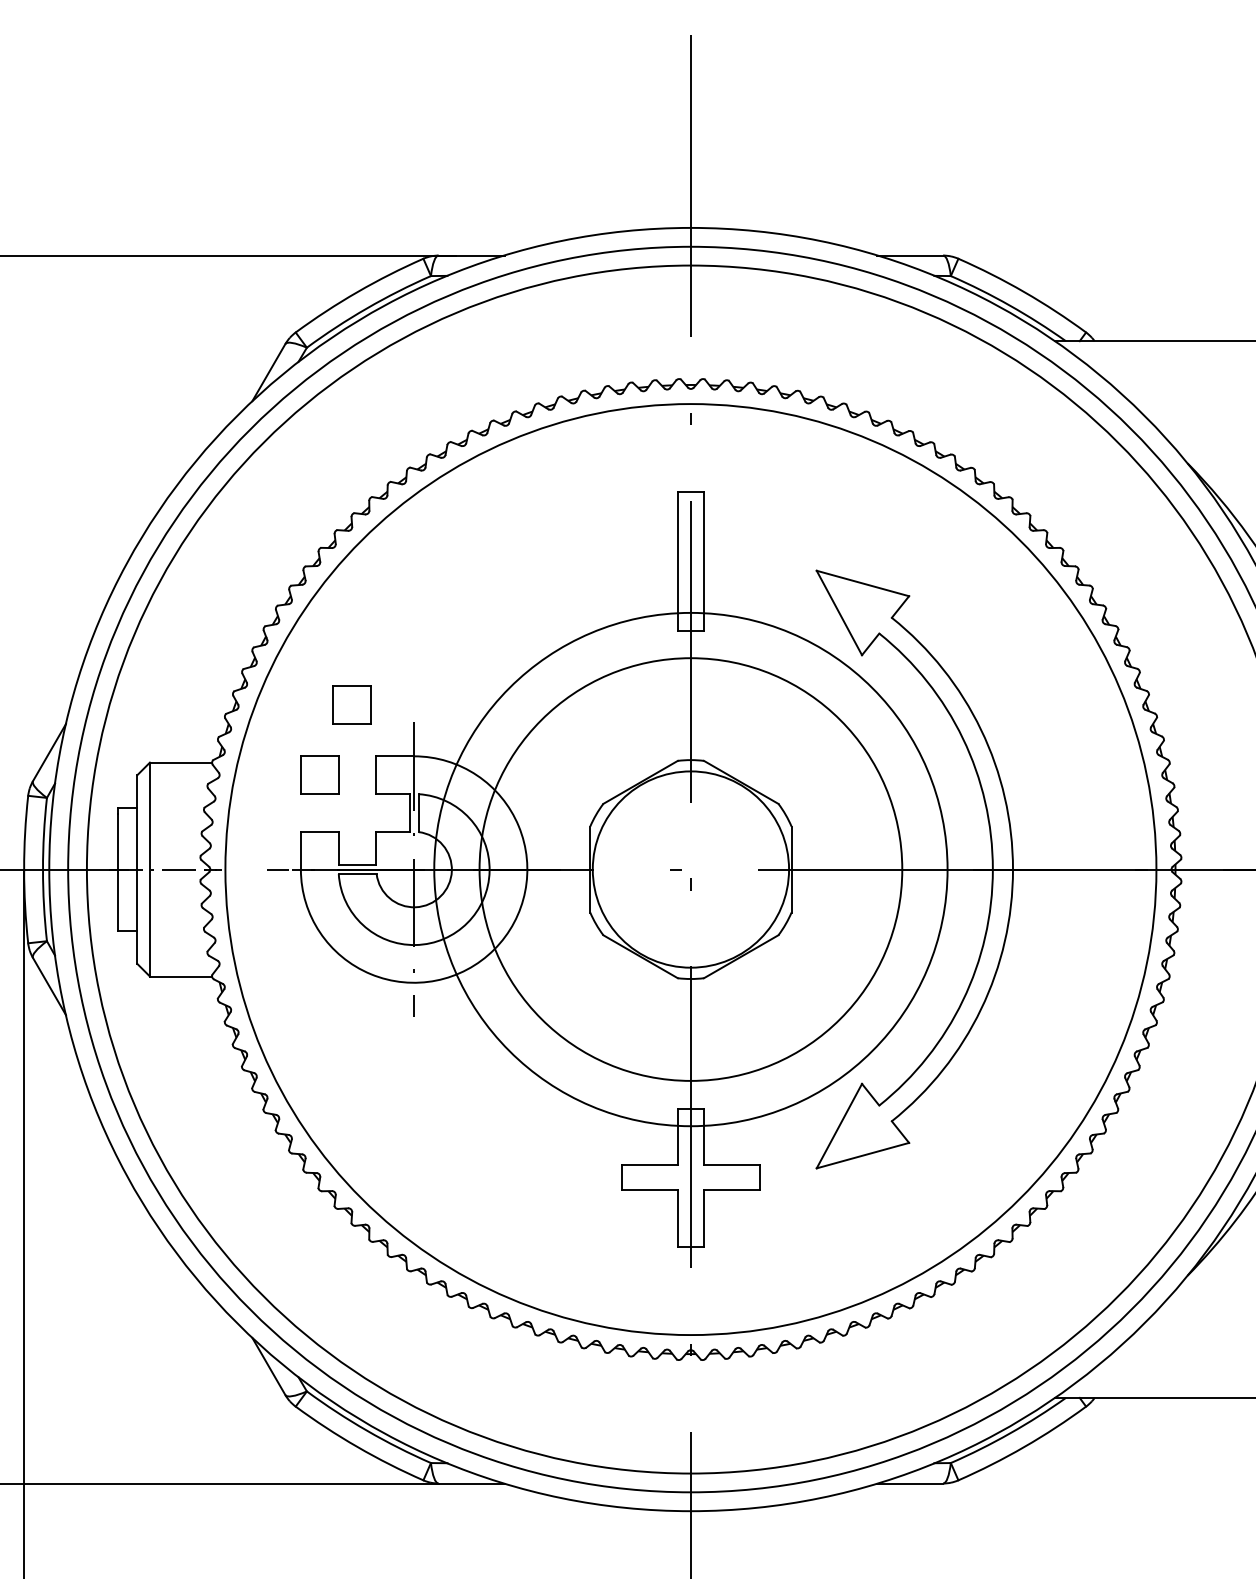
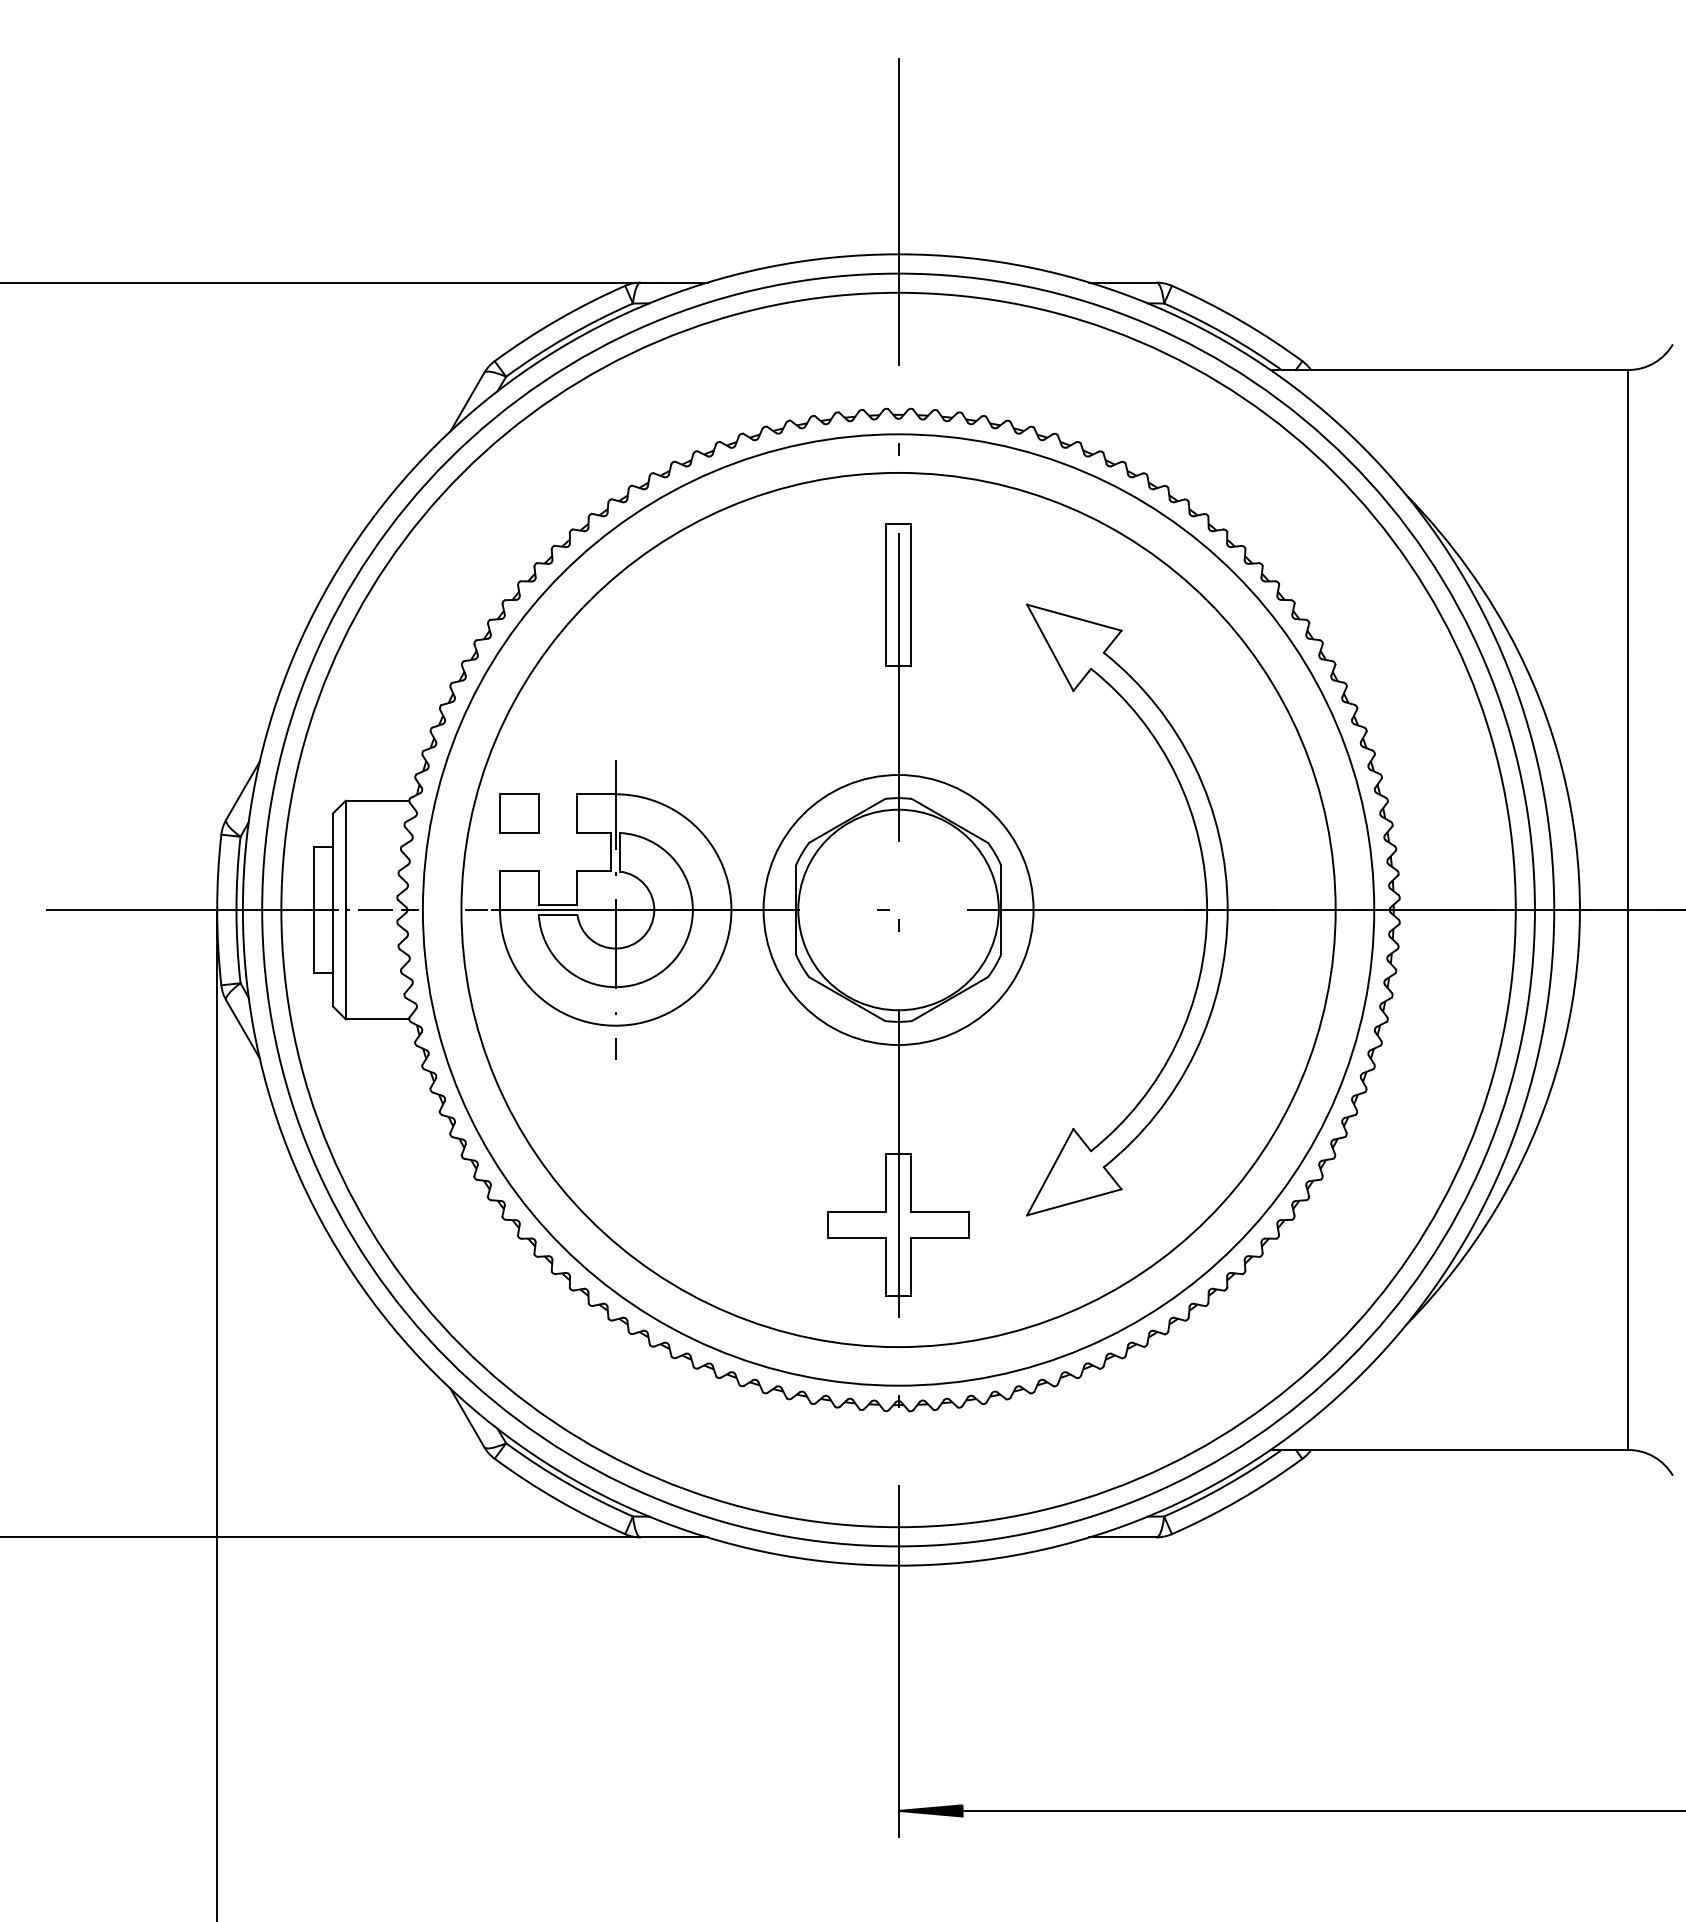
part: (352, 704) -> (552, 741), removed
circle: (690, 869) -> (898, 909), size x1.67
circle: (690, 870) -> (898, 910), size x0.62

